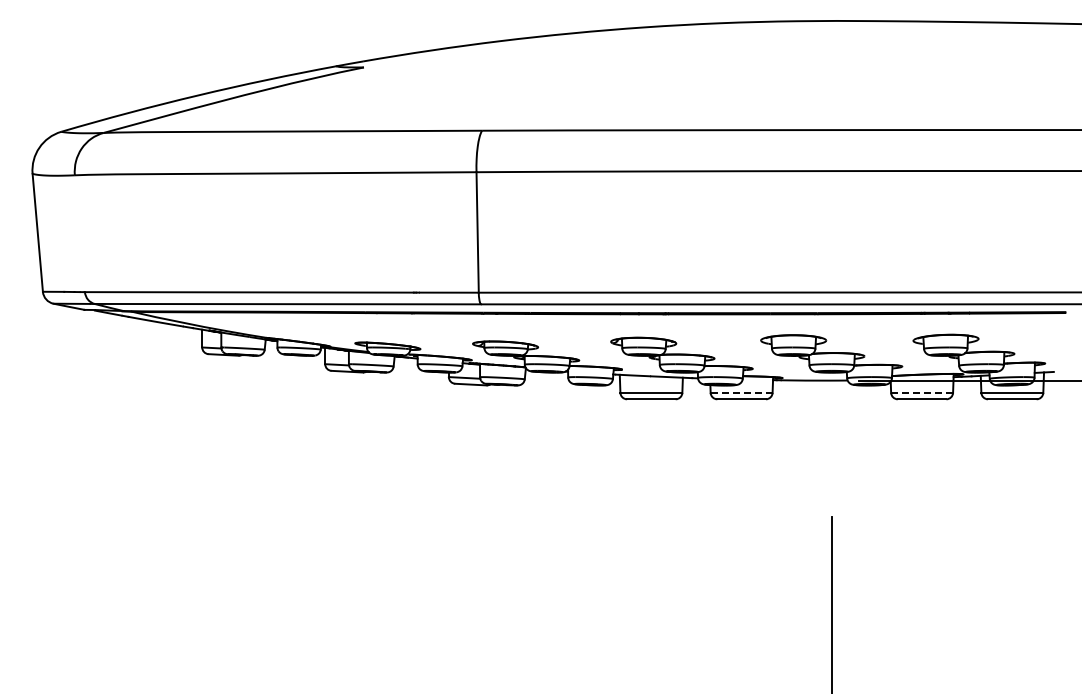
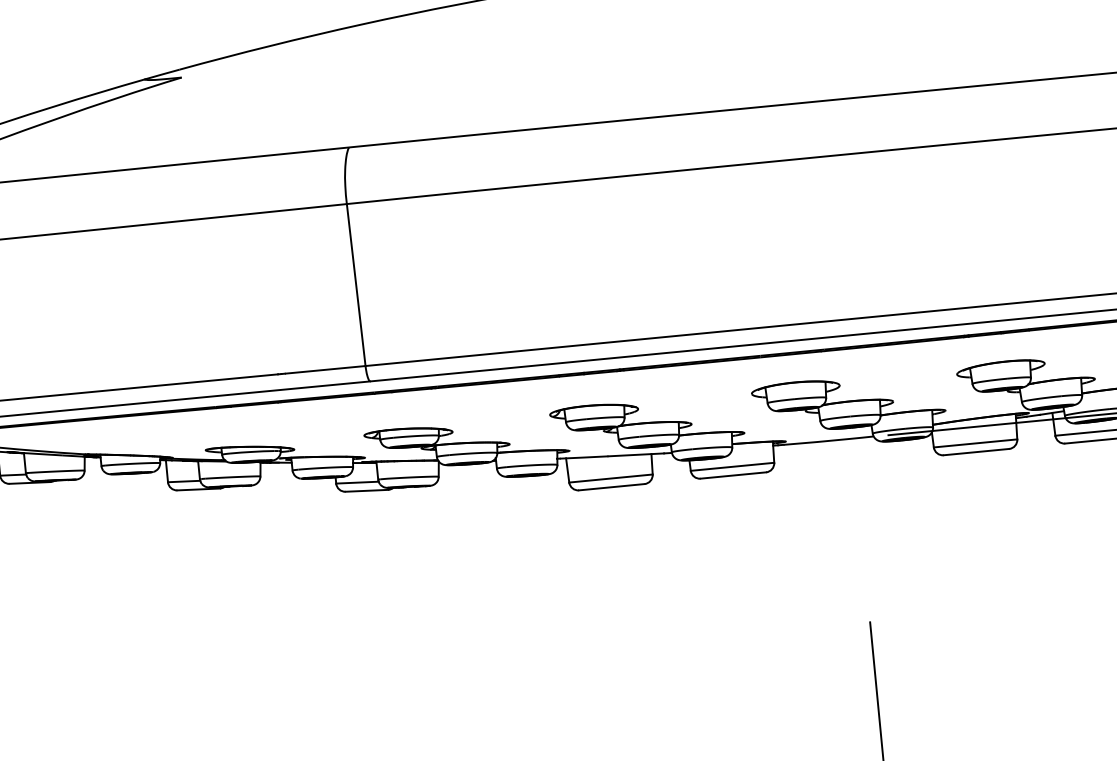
line: (741, 392) -> (732, 466), dashed -> solid
line: (922, 392) -> (976, 442), dashed -> solid

